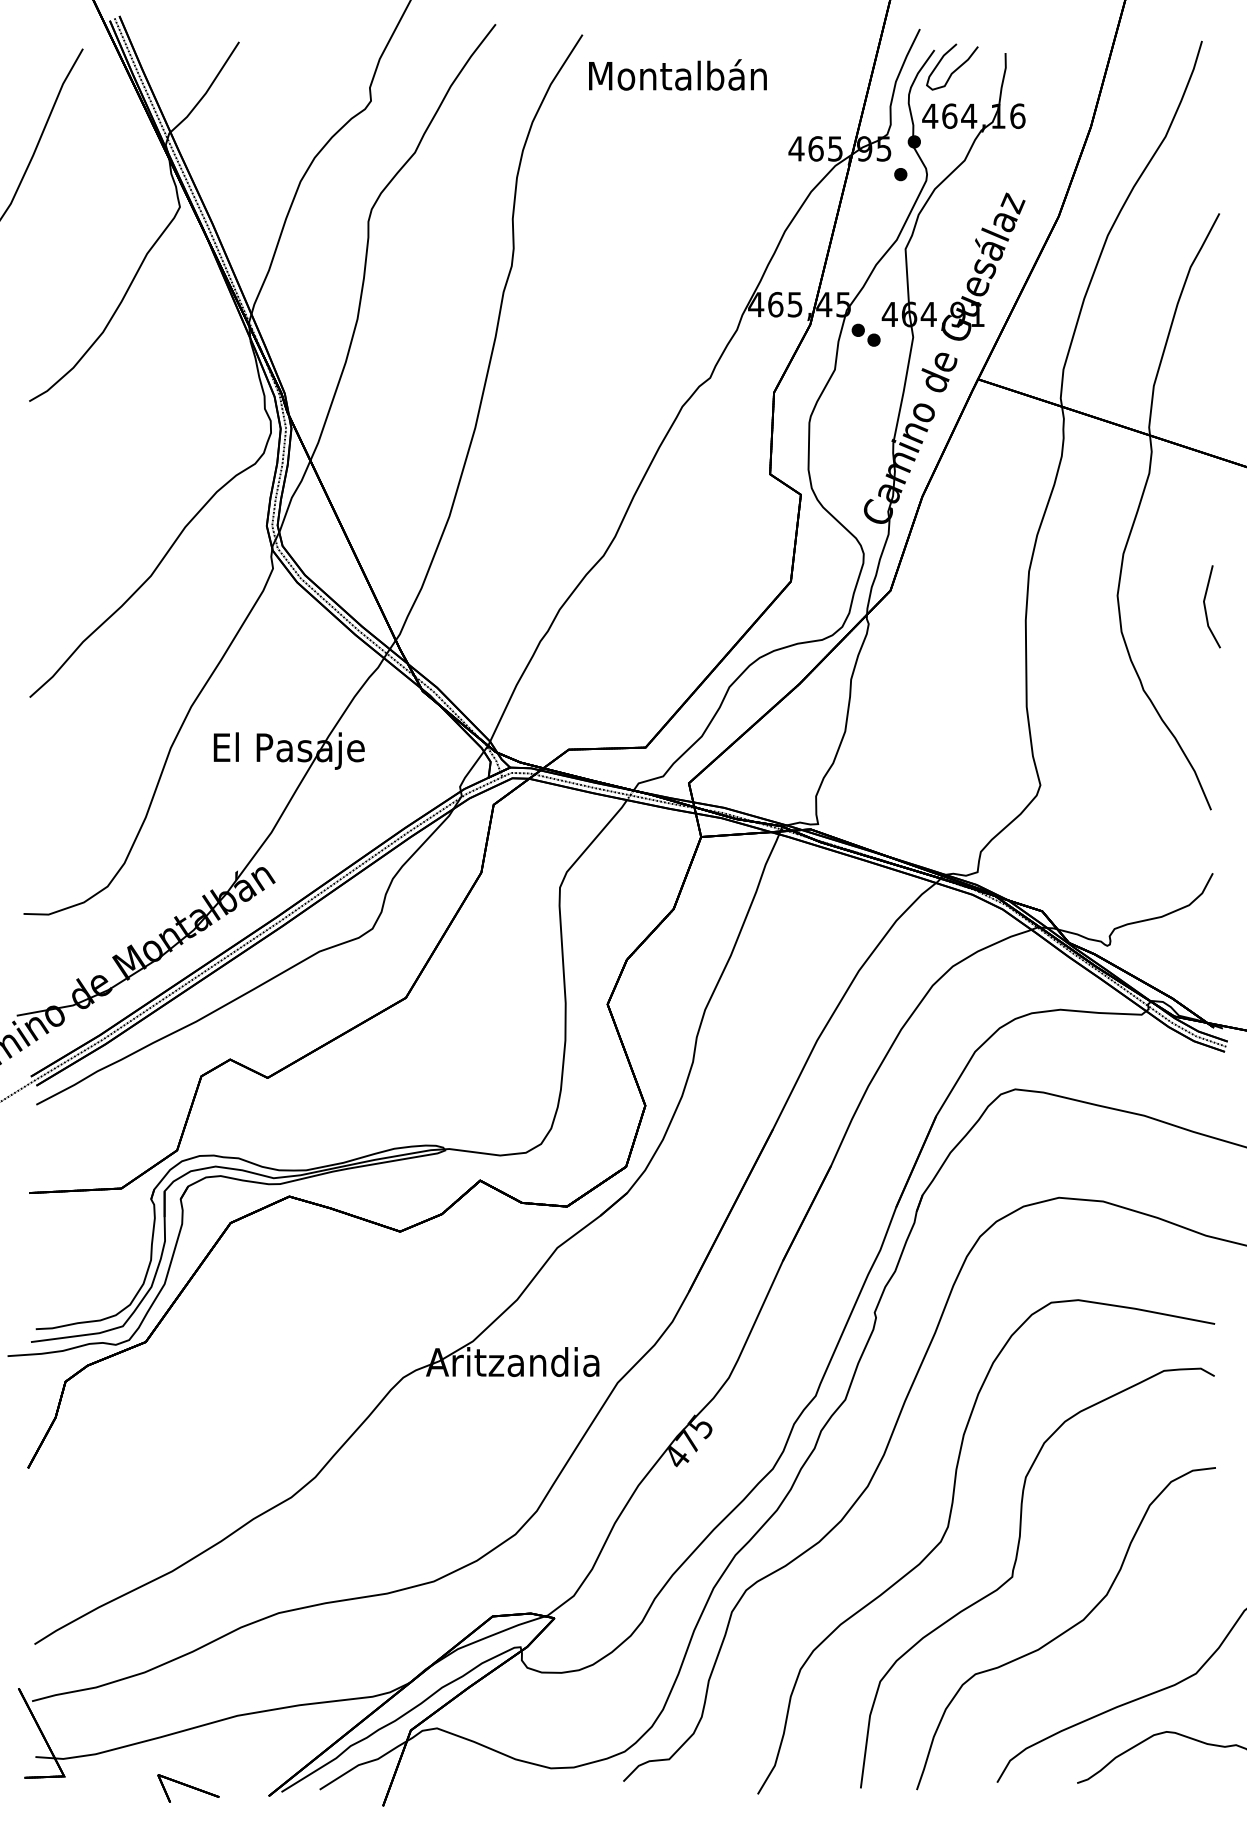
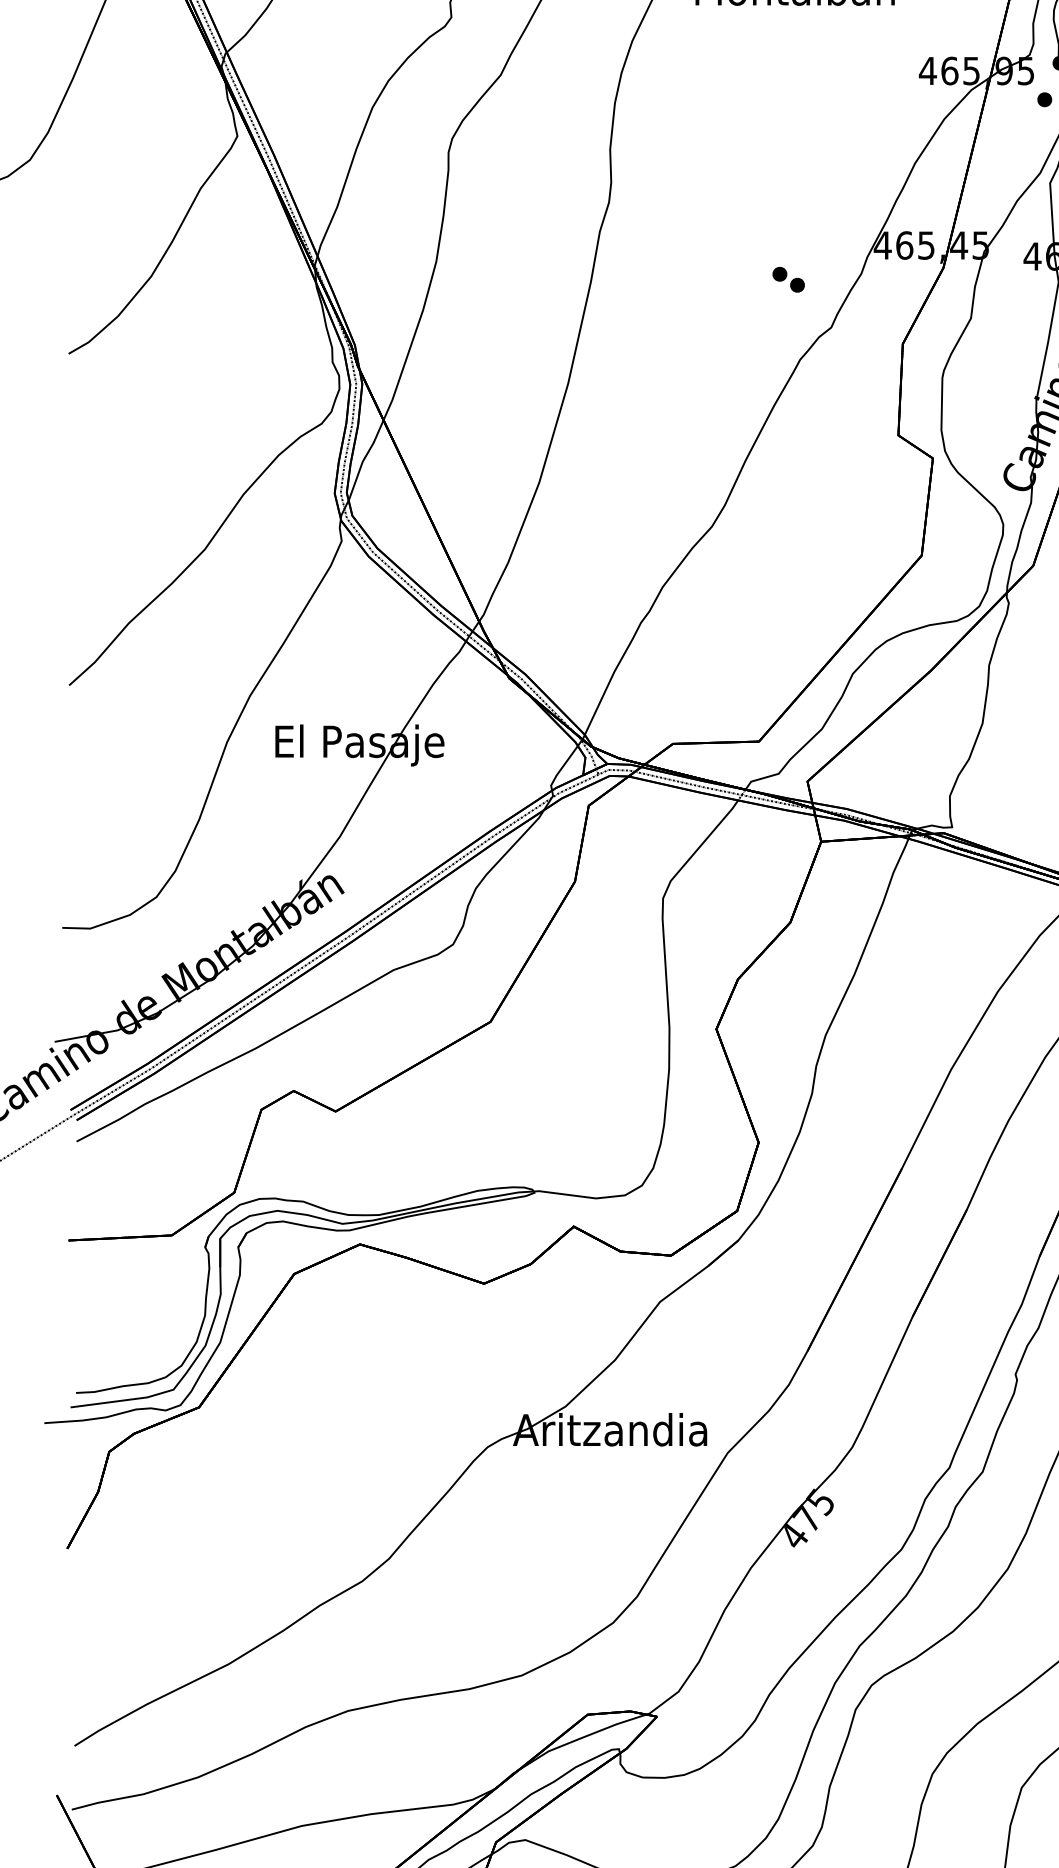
part: (865, 334) -> (787, 278), moved

